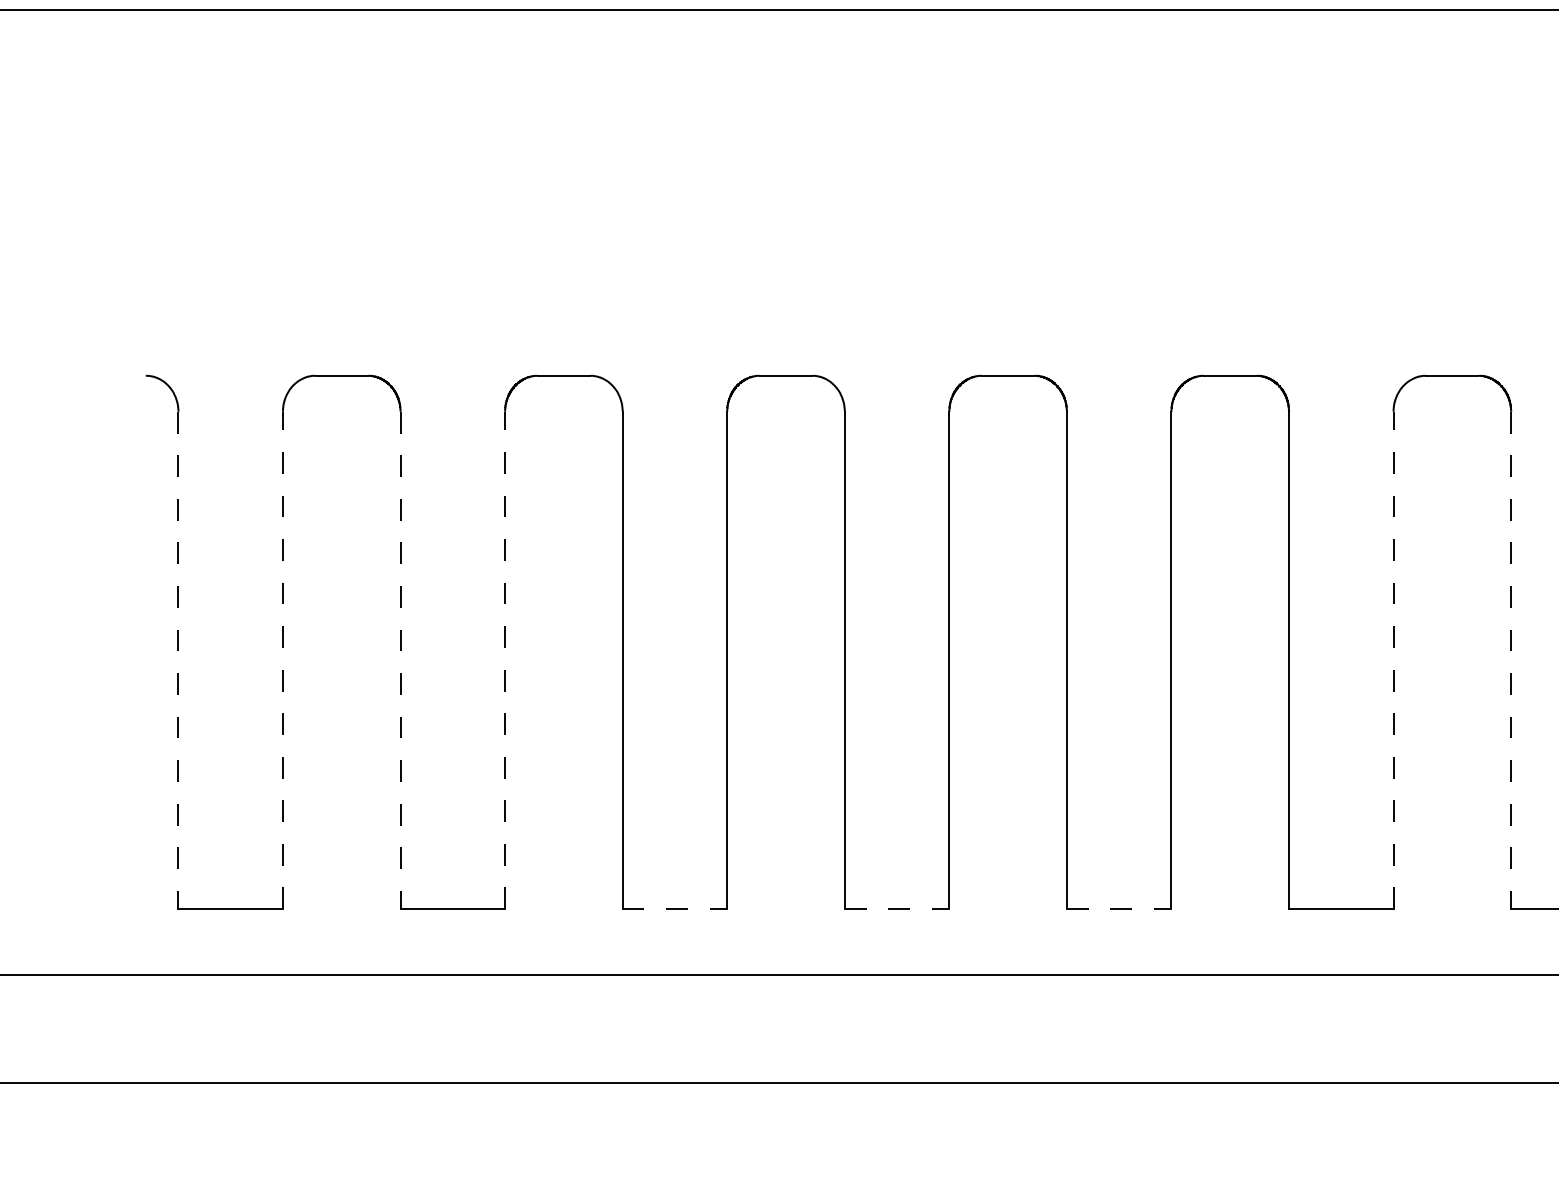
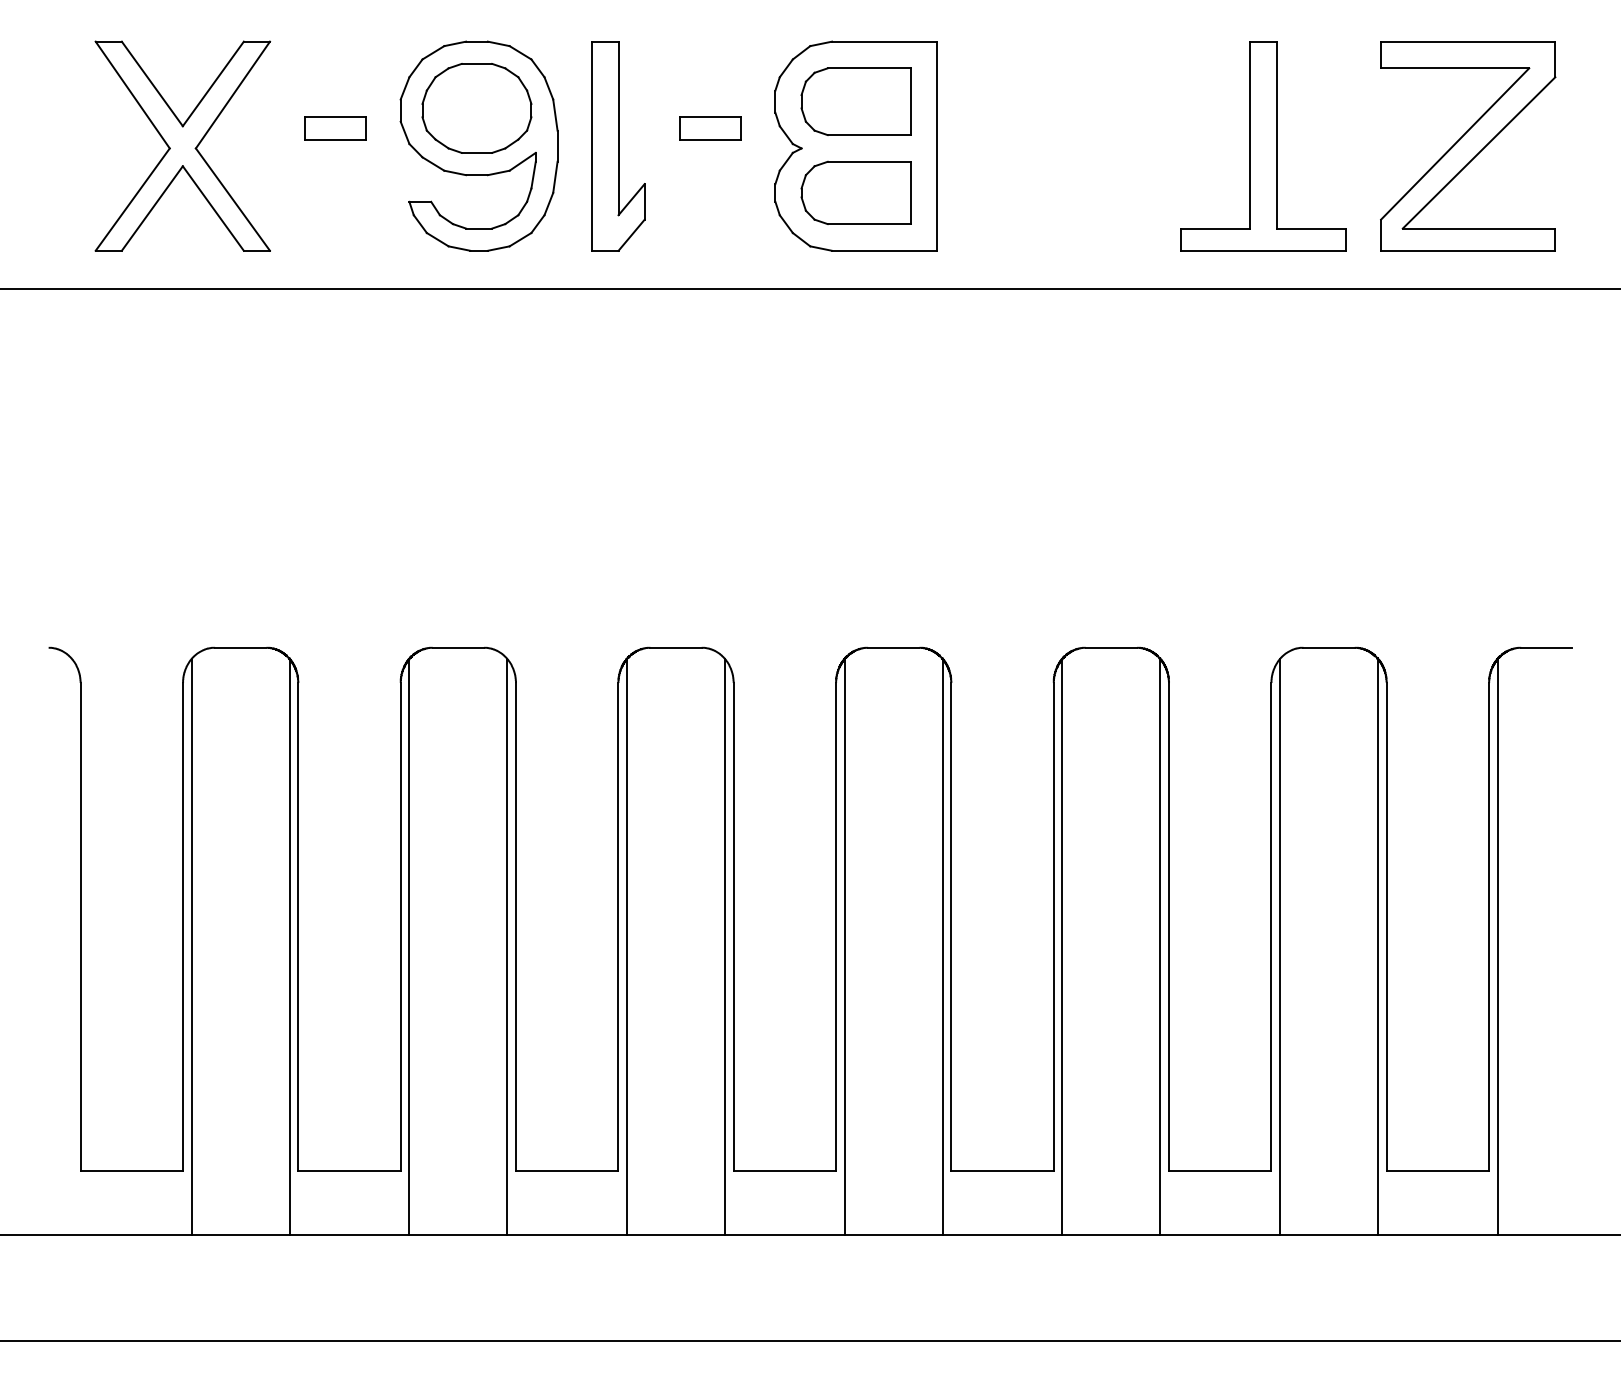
line: (178, 660) -> (80, 926), dashed -> solid
line: (283, 660) -> (183, 926), dashed -> solid
line: (400, 660) -> (298, 926), dashed -> solid
line: (504, 660) -> (400, 926), dashed -> solid
line: (1393, 660) -> (1271, 926), dashed -> solid
line: (1510, 660) -> (1386, 926), dashed -> solid
line: (291, 680) -> (191, 946), added
line: (391, 680) -> (289, 946), added
line: (514, 680) -> (409, 946), added
line: (614, 680) -> (507, 946), added
line: (735, 680) -> (626, 946), added
line: (836, 680) -> (725, 946), added
line: (957, 680) -> (844, 946), added
line: (1057, 680) -> (942, 946), added
line: (1180, 680) -> (1062, 946), added
line: (1280, 680) -> (1160, 946), added
line: (1401, 680) -> (1279, 946), added
line: (1502, 680) -> (1378, 946), added
line: (675, 909) -> (567, 1170), dashed -> solid
line: (897, 909) -> (785, 1170), dashed -> solid
line: (1120, 909) -> (1003, 1170), dashed -> solid

